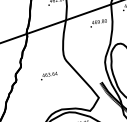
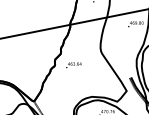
text: (48, 76) -> (73, 65), moved

